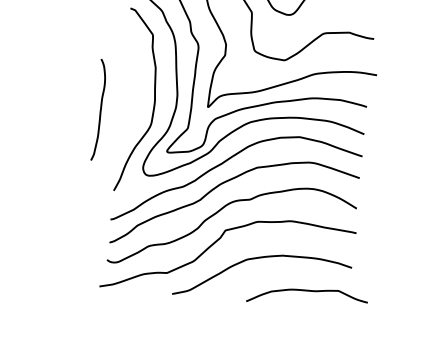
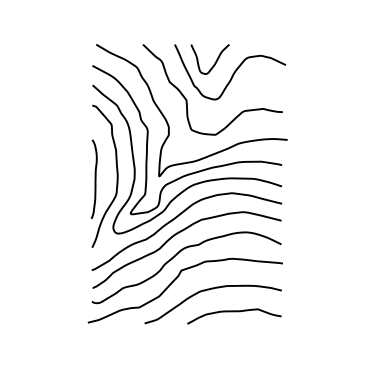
curve: (99, 108) -> (94, 178), moved
curve: (307, 292) -> (234, 312), moved

